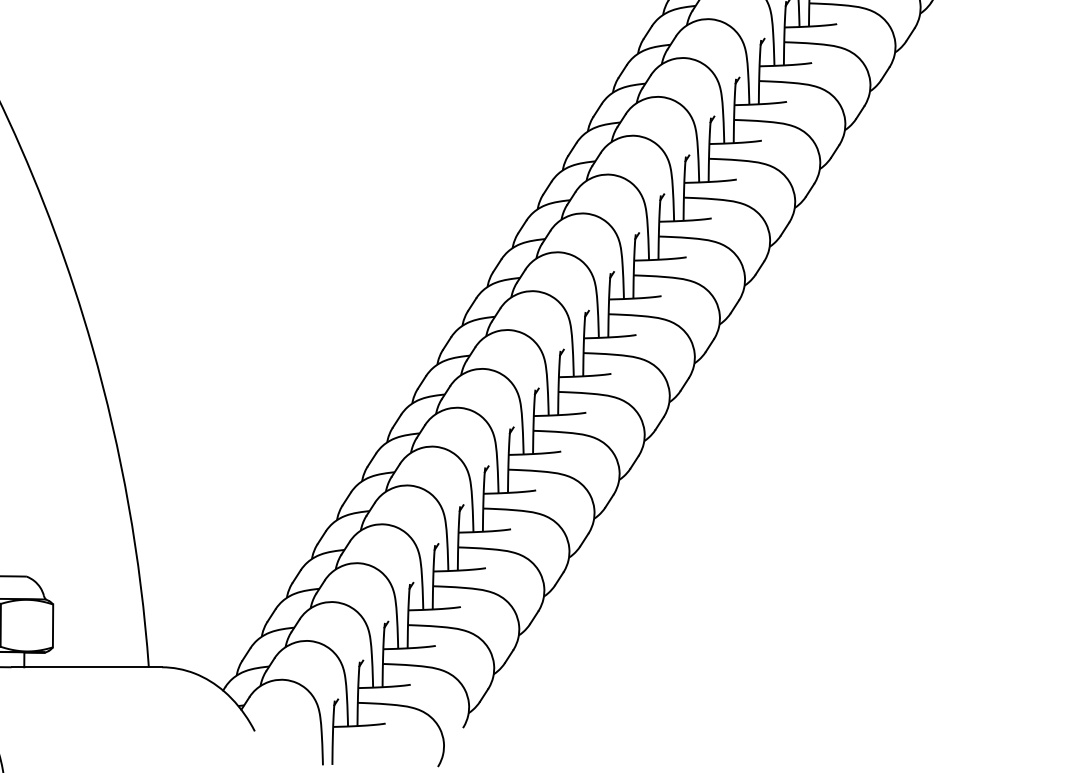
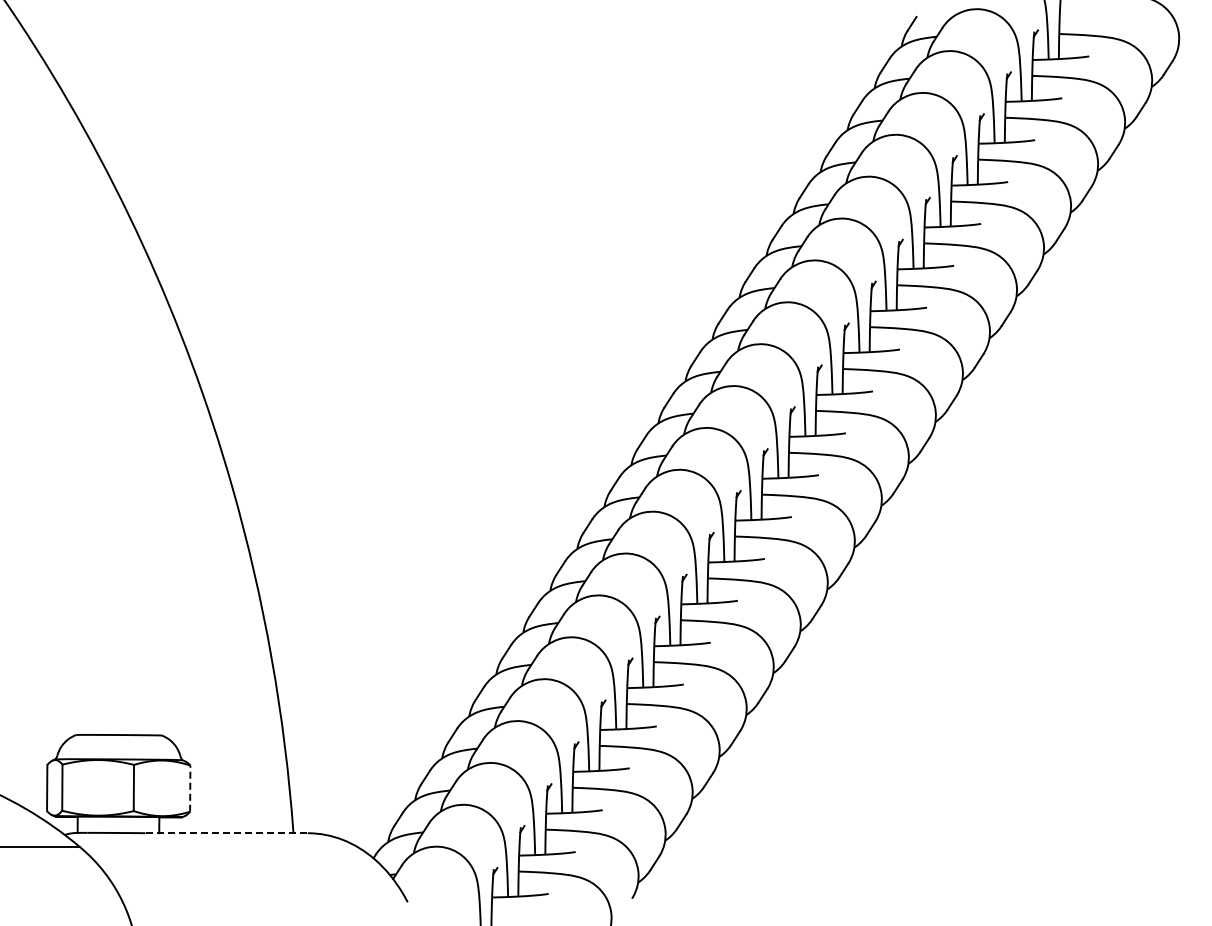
line: (53, 625) -> (190, 788), solid -> dashed
line: (87, 667) -> (227, 833), solid -> dashed

